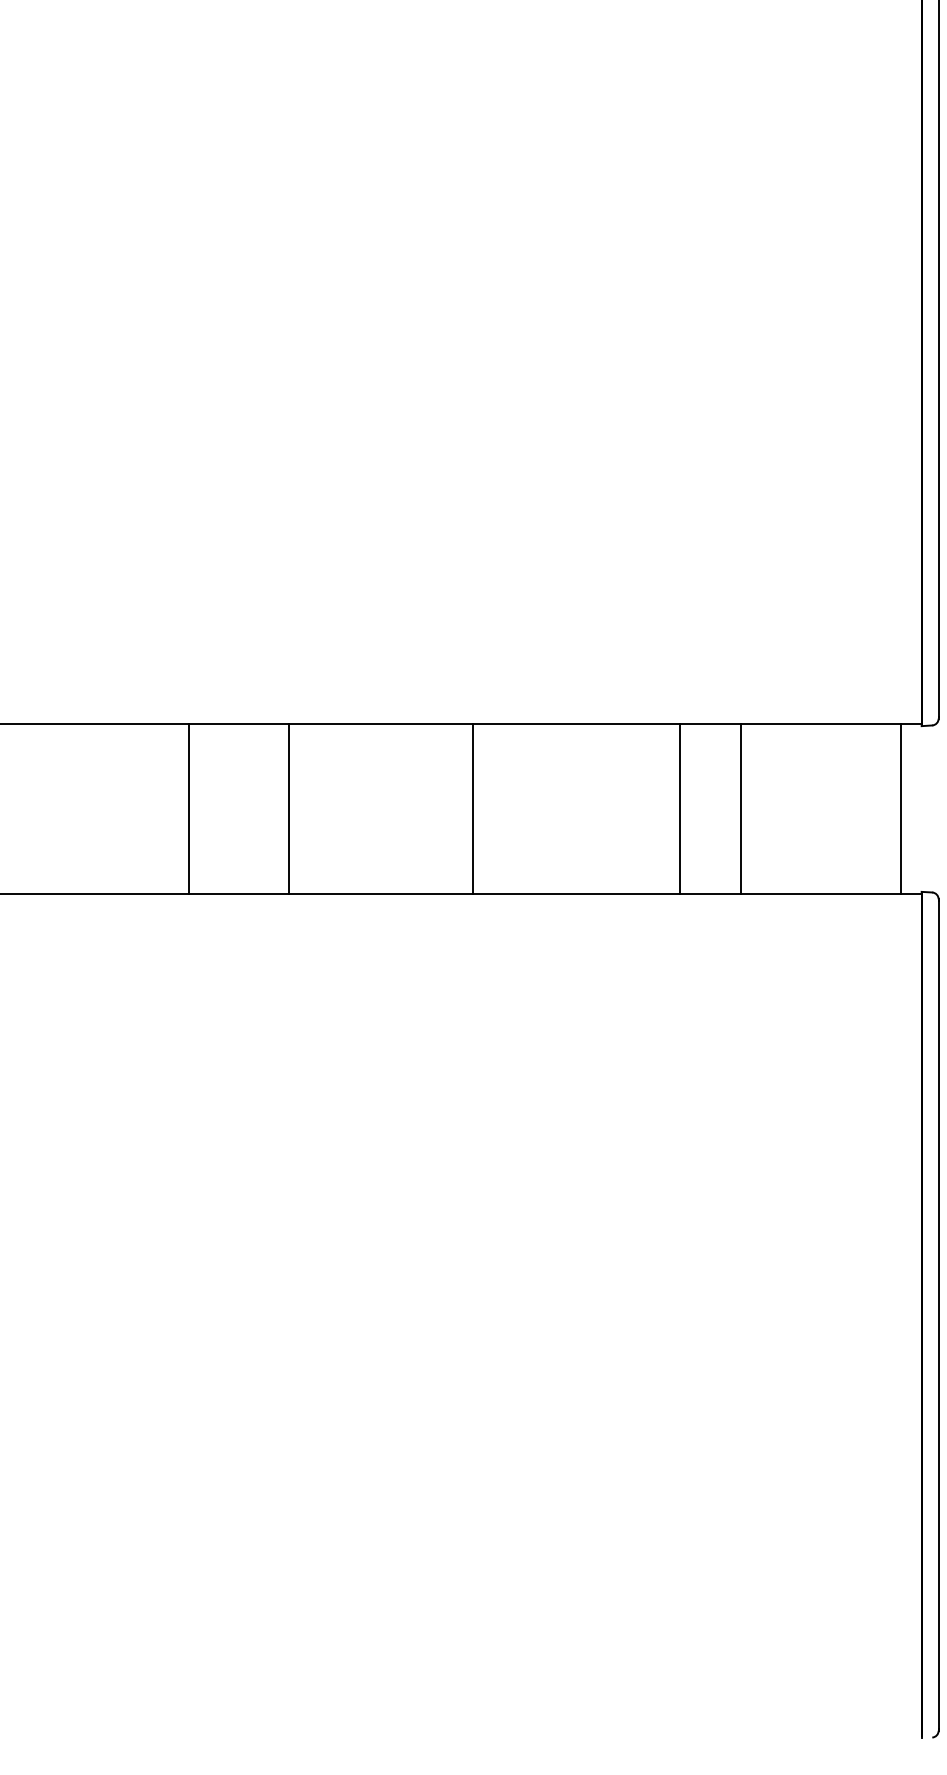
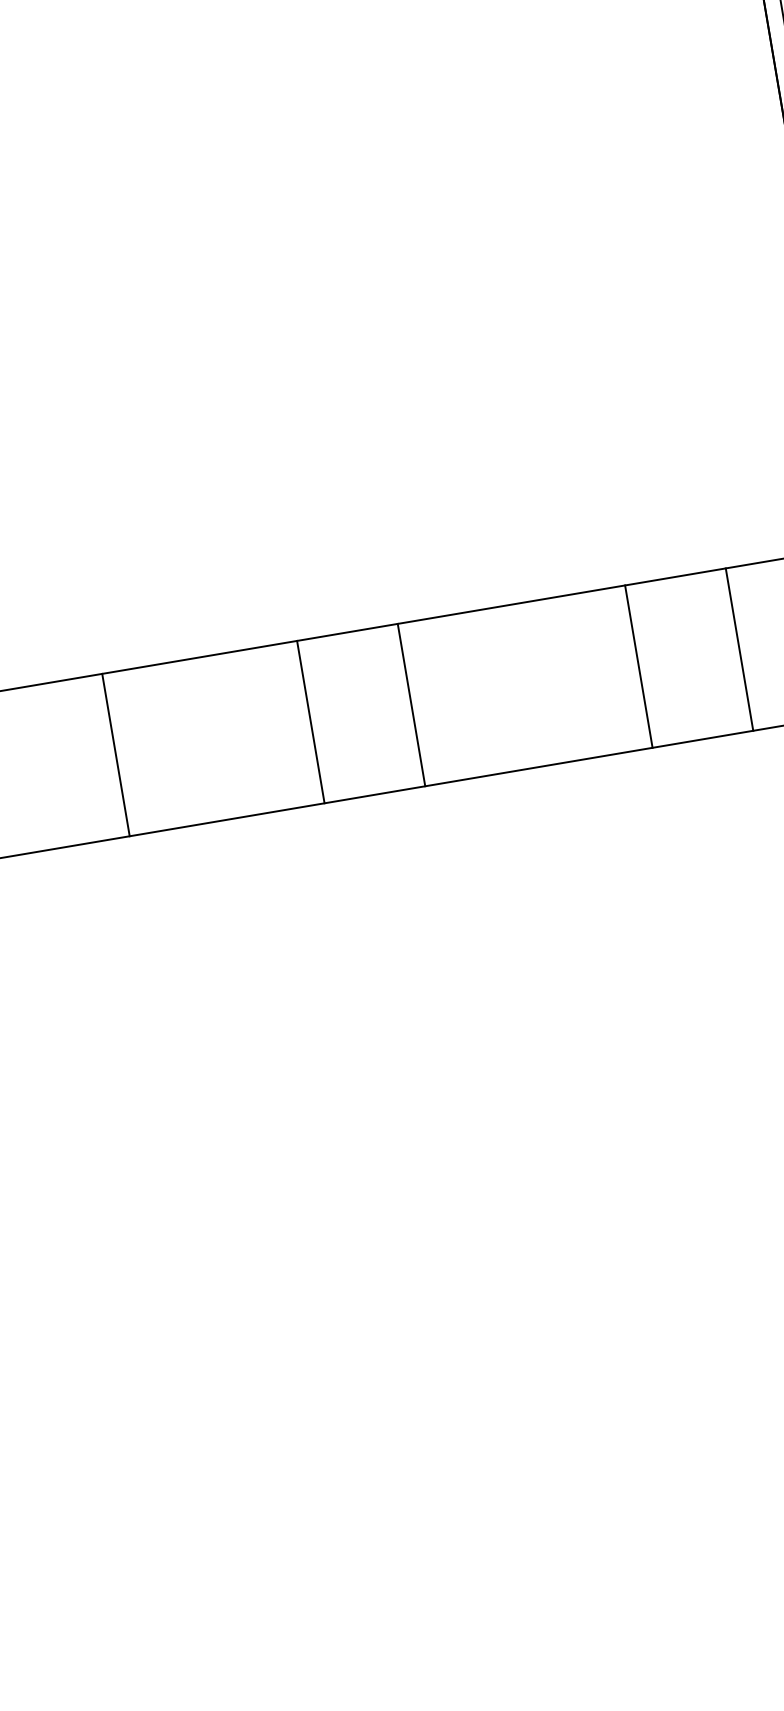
line: (189, 808) -> (116, 754), moved
line: (288, 808) -> (310, 721), moved
line: (473, 808) -> (411, 704), moved
line: (741, 808) -> (739, 649), moved

